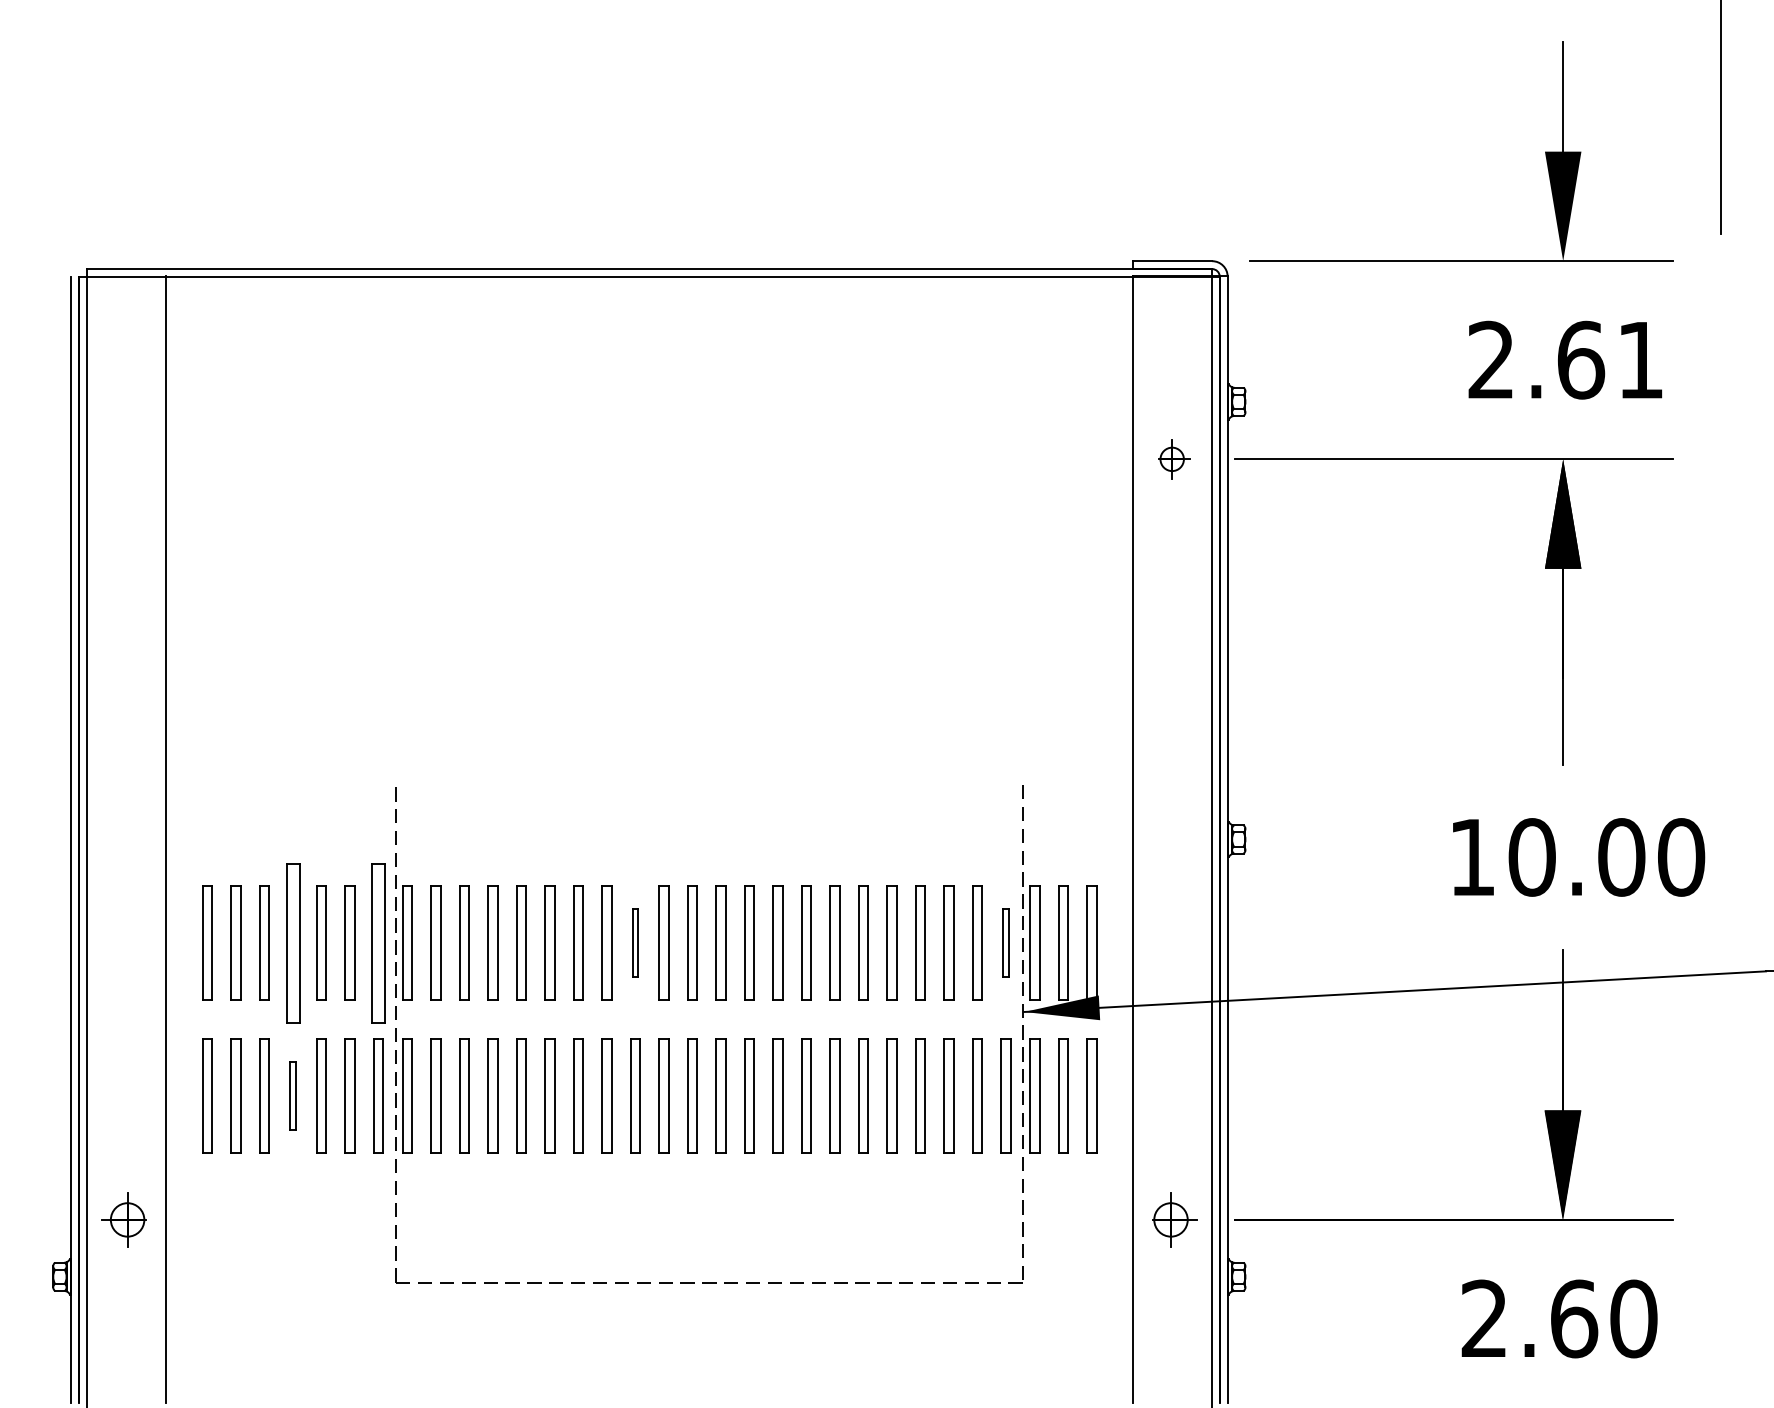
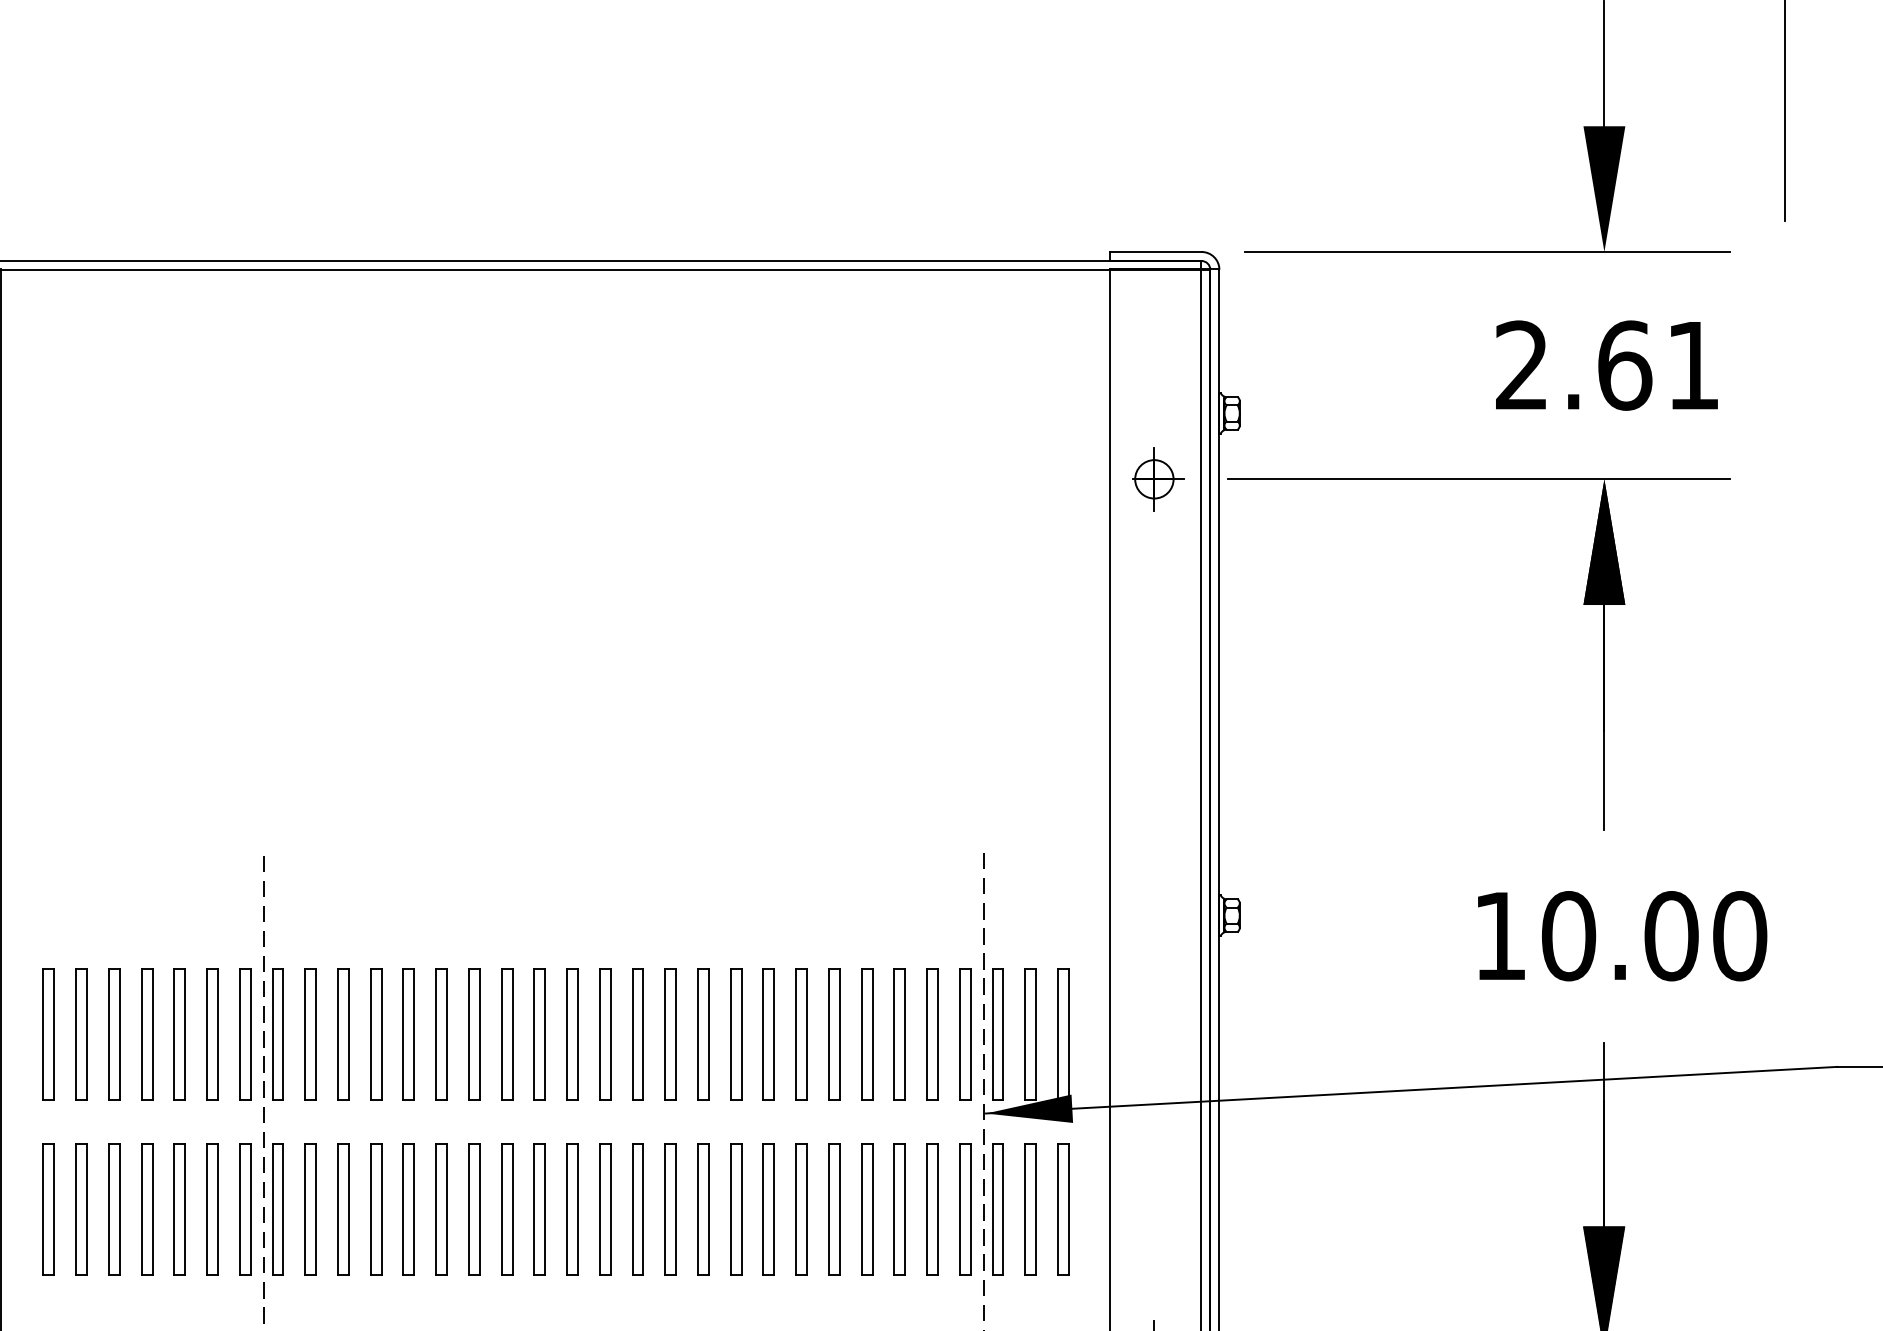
part: (1174, 459) -> (1158, 479), size x1.43
part: (292, 942) -> (146, 1033), size x0.71
part: (378, 942) -> (244, 1033), size x0.71
part: (635, 942) -> (539, 1033), size x1.67
part: (1005, 942) -> (964, 1033), size x1.67
part: (292, 1095) -> (146, 1209), size x1.67

